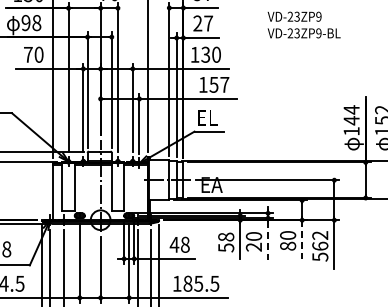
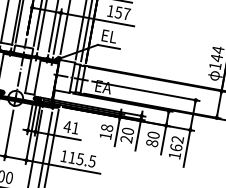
line: (302, 239) -> (163, 140), dashed -> solid
line: (268, 240) -> (138, 136), dashed -> solid
text: (185, 244) -> (75, 128), 48 -> 41
text: (226, 247) -> (105, 135), 58 -> 18
text: (320, 256) -> (175, 155), 562 -> 162
text: (187, 283) -> (71, 157), 185.5 -> 115.5

